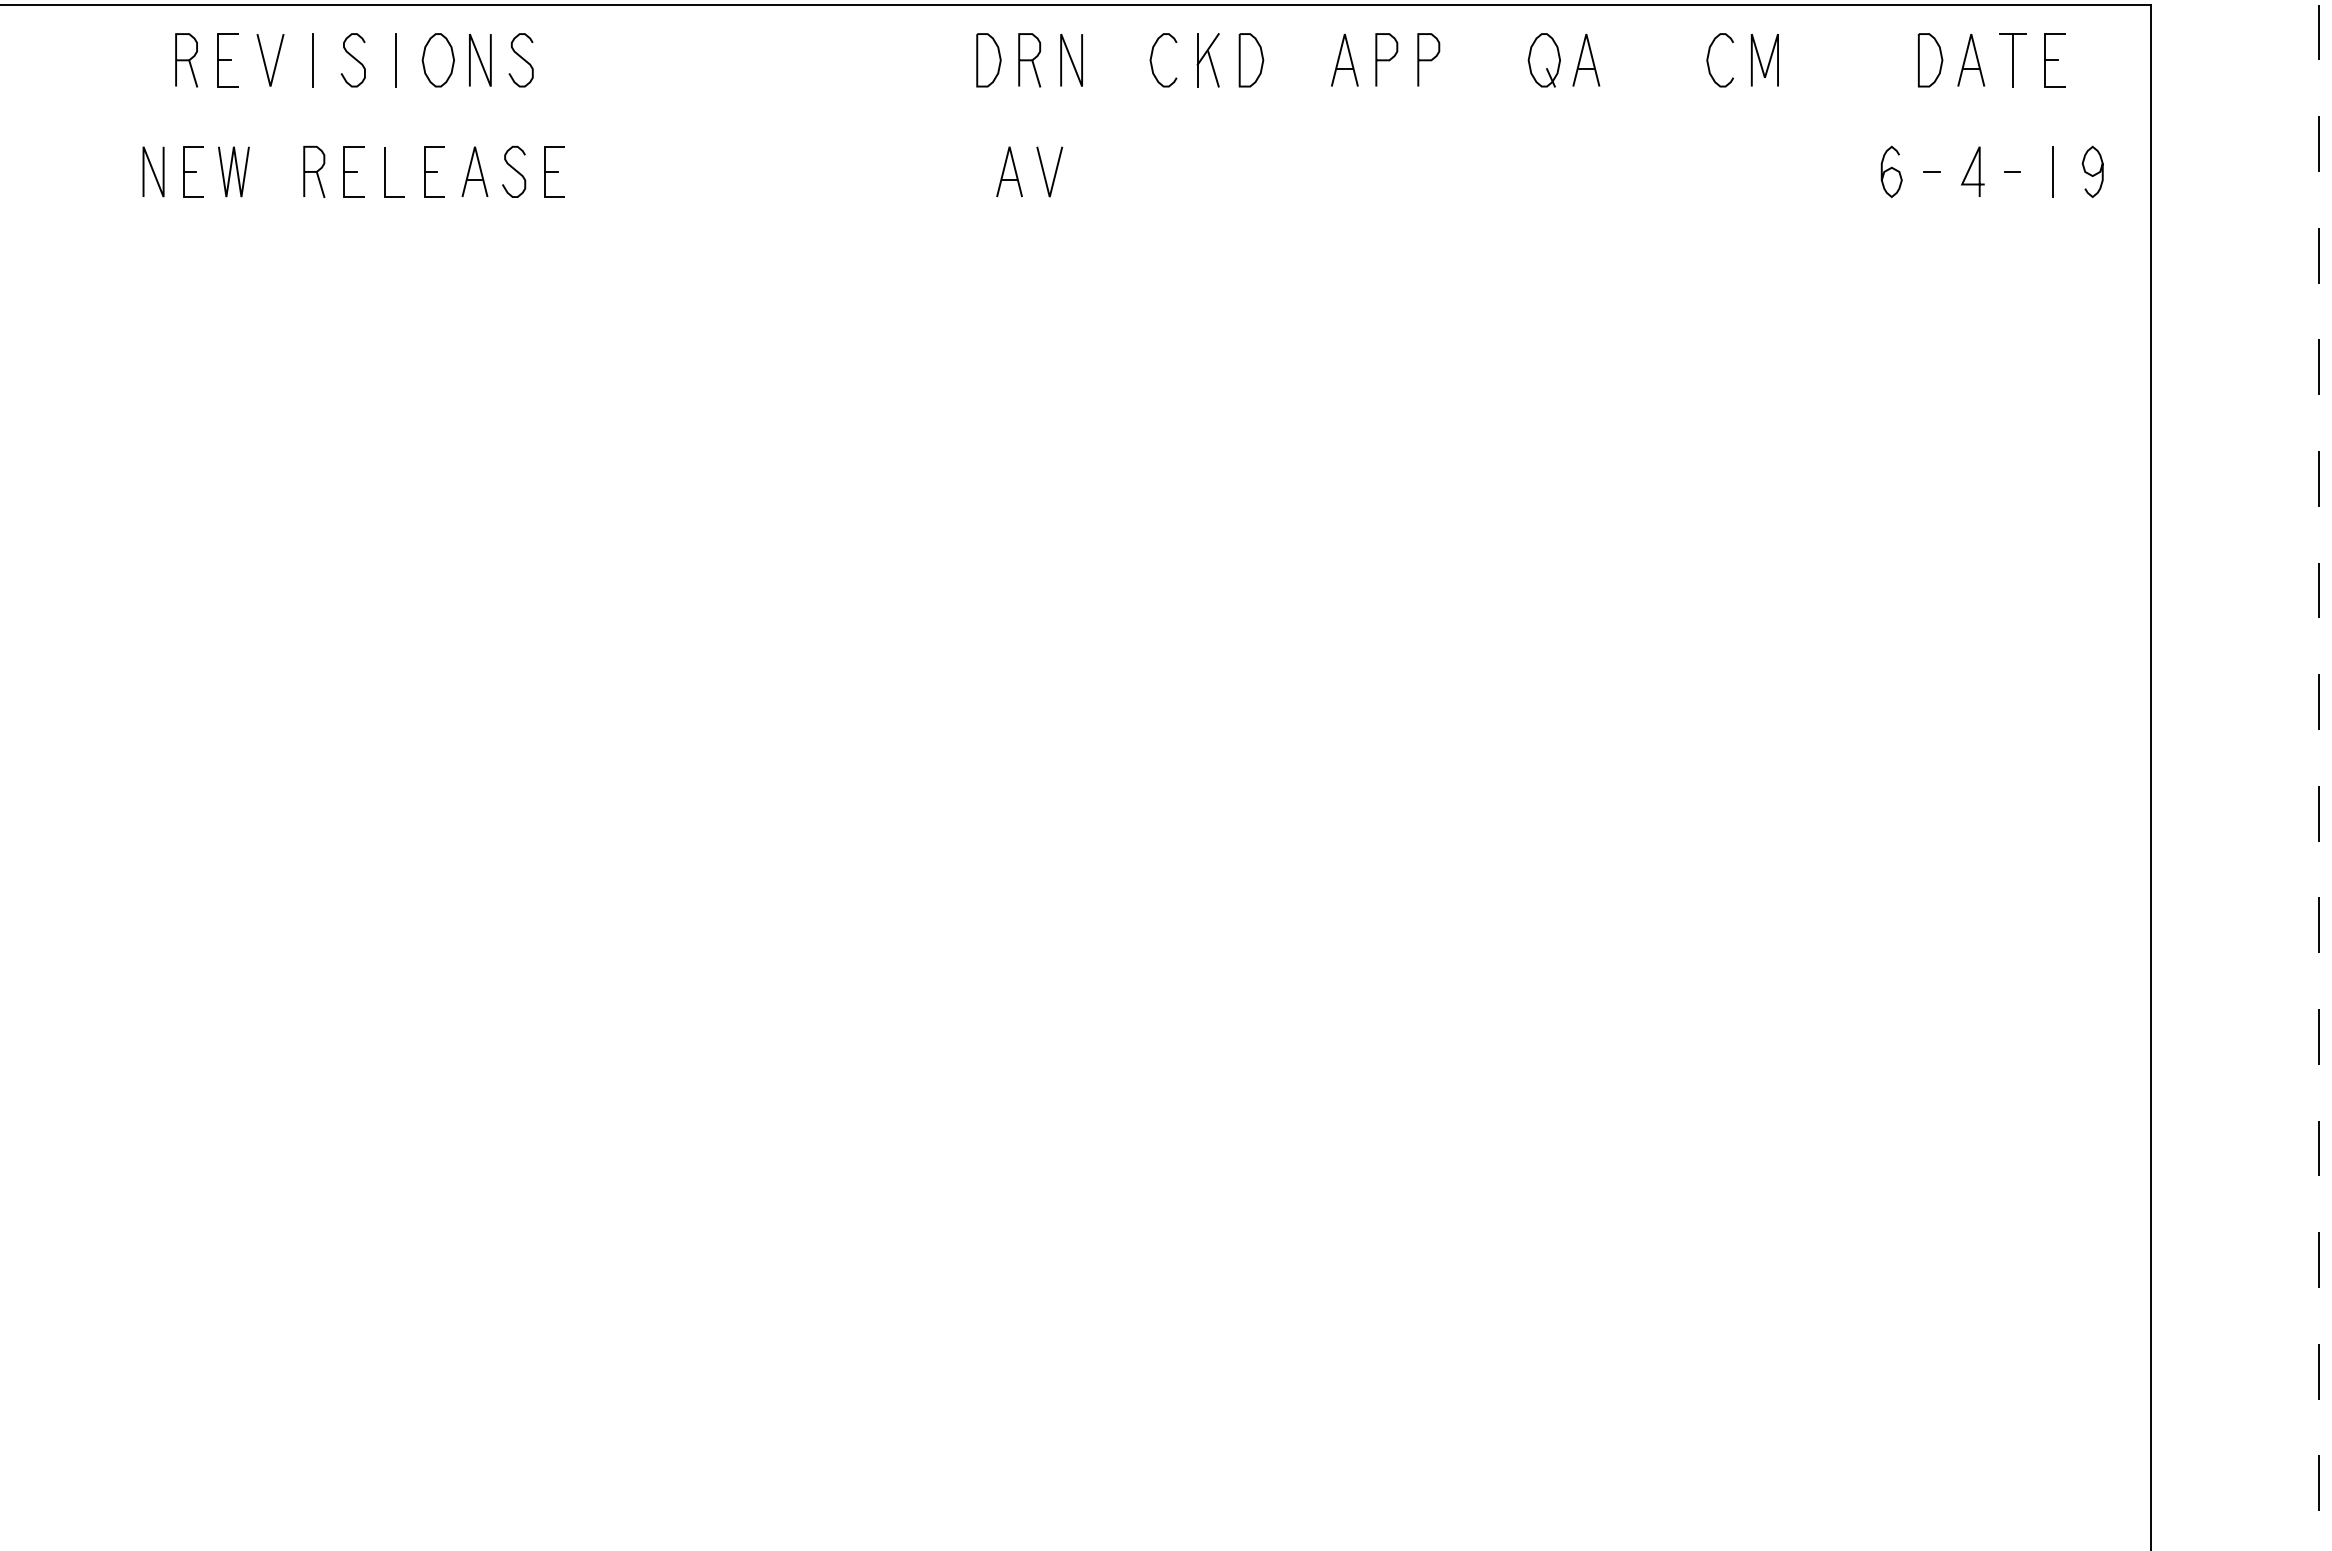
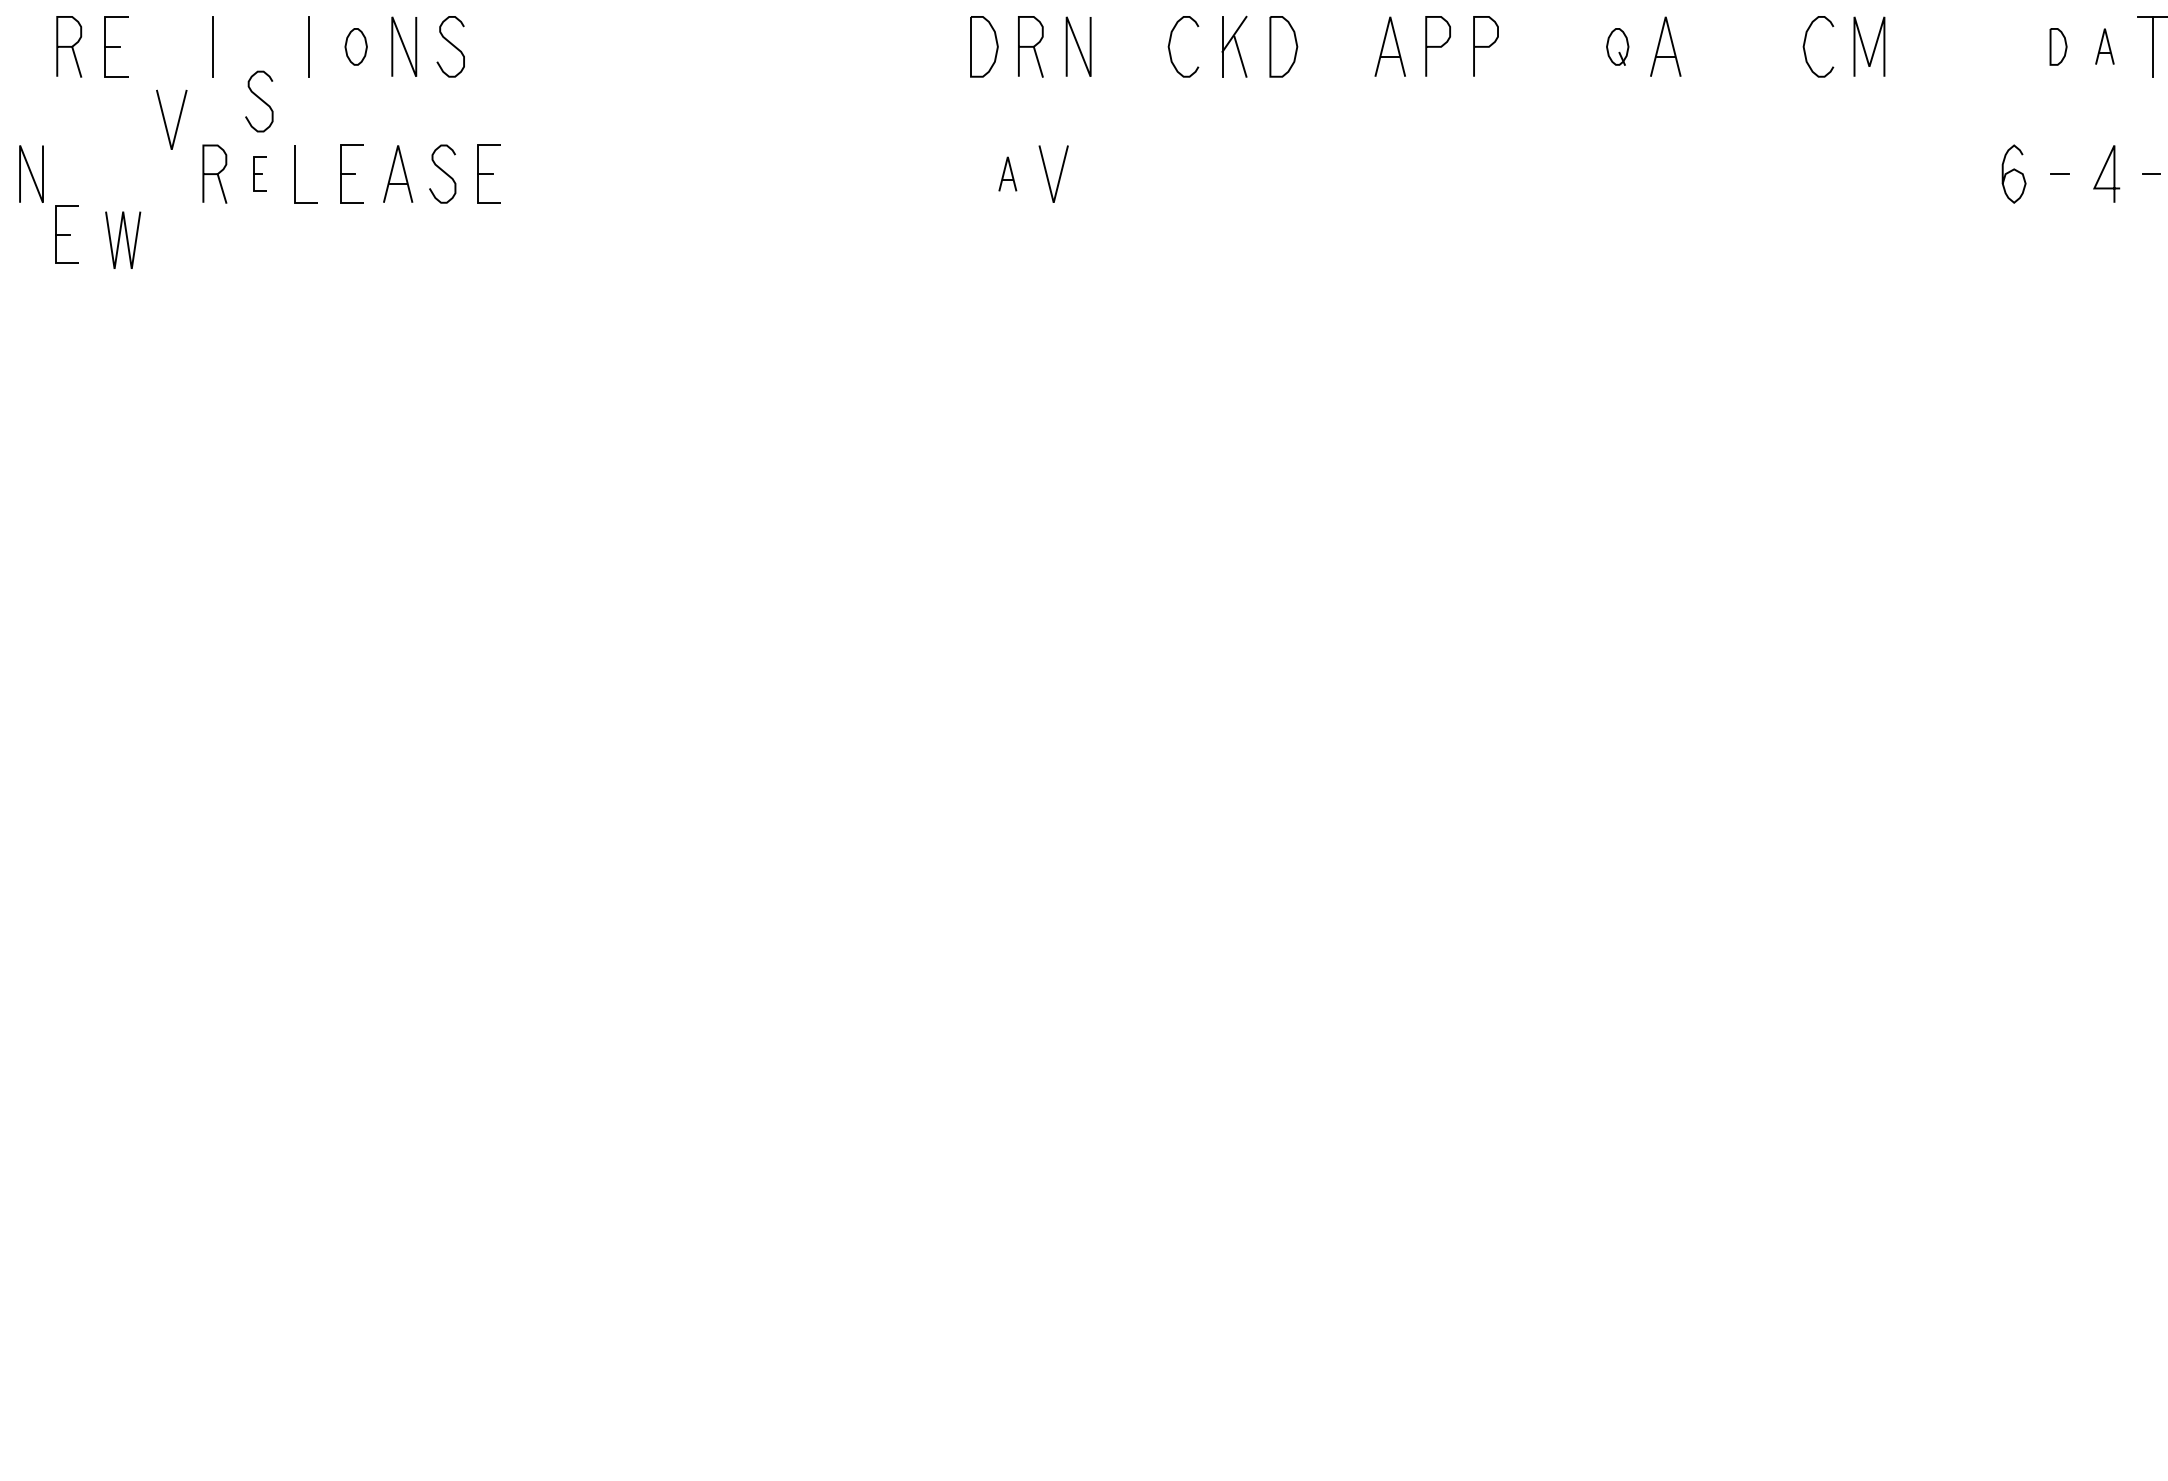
curve: (353, 58) -> (259, 99), moved
part: (1971, 59) -> (2105, 45), size x0.6
part: (437, 60) -> (355, 47), size x0.6
part: (1543, 60) -> (1616, 47), size x0.6
part: (1930, 60) -> (2058, 47), size x0.6
line: (265, 61) -> (166, 121), moved
part: (193, 171) -> (66, 234), moved
line: (231, 171) -> (120, 239), moved
part: (353, 171) -> (259, 173), size x0.6
part: (1009, 171) -> (1007, 173), size x0.6

